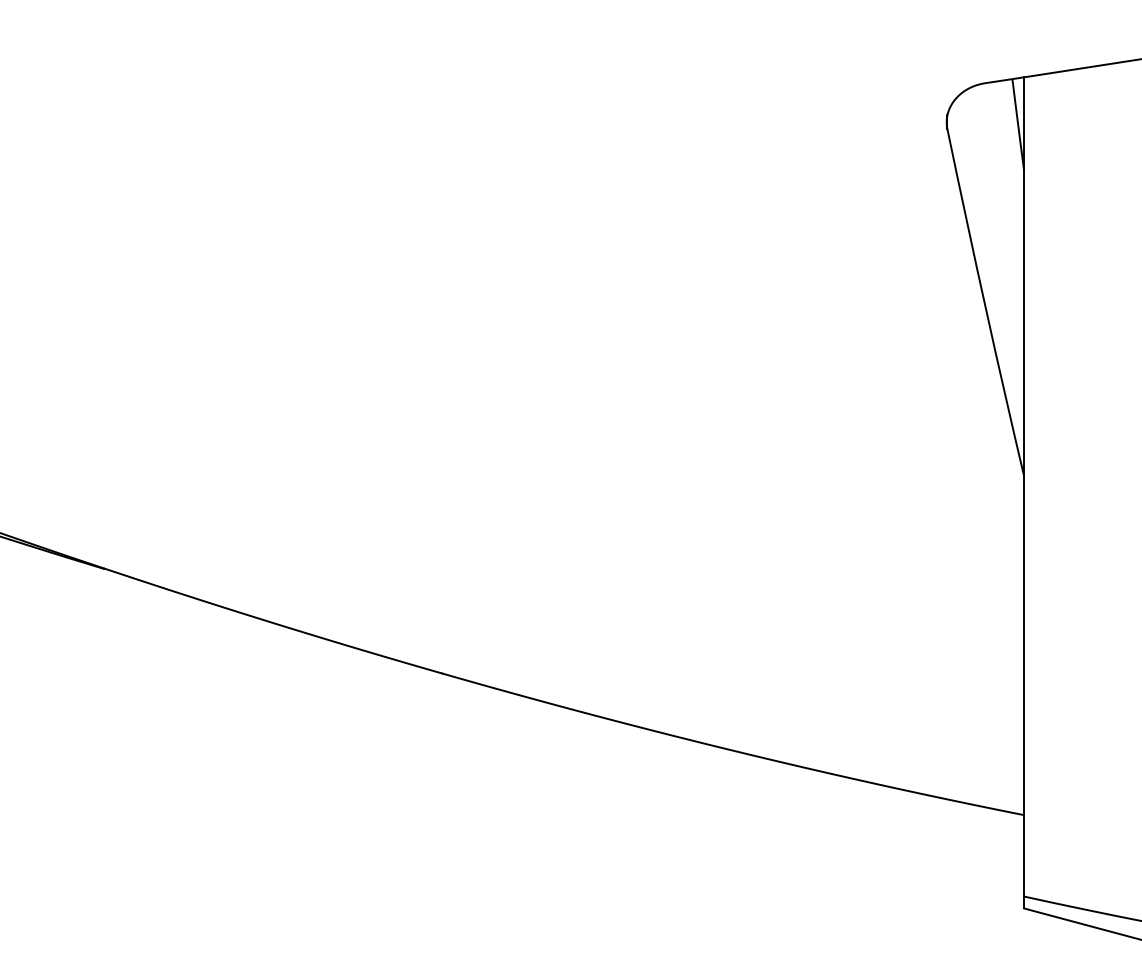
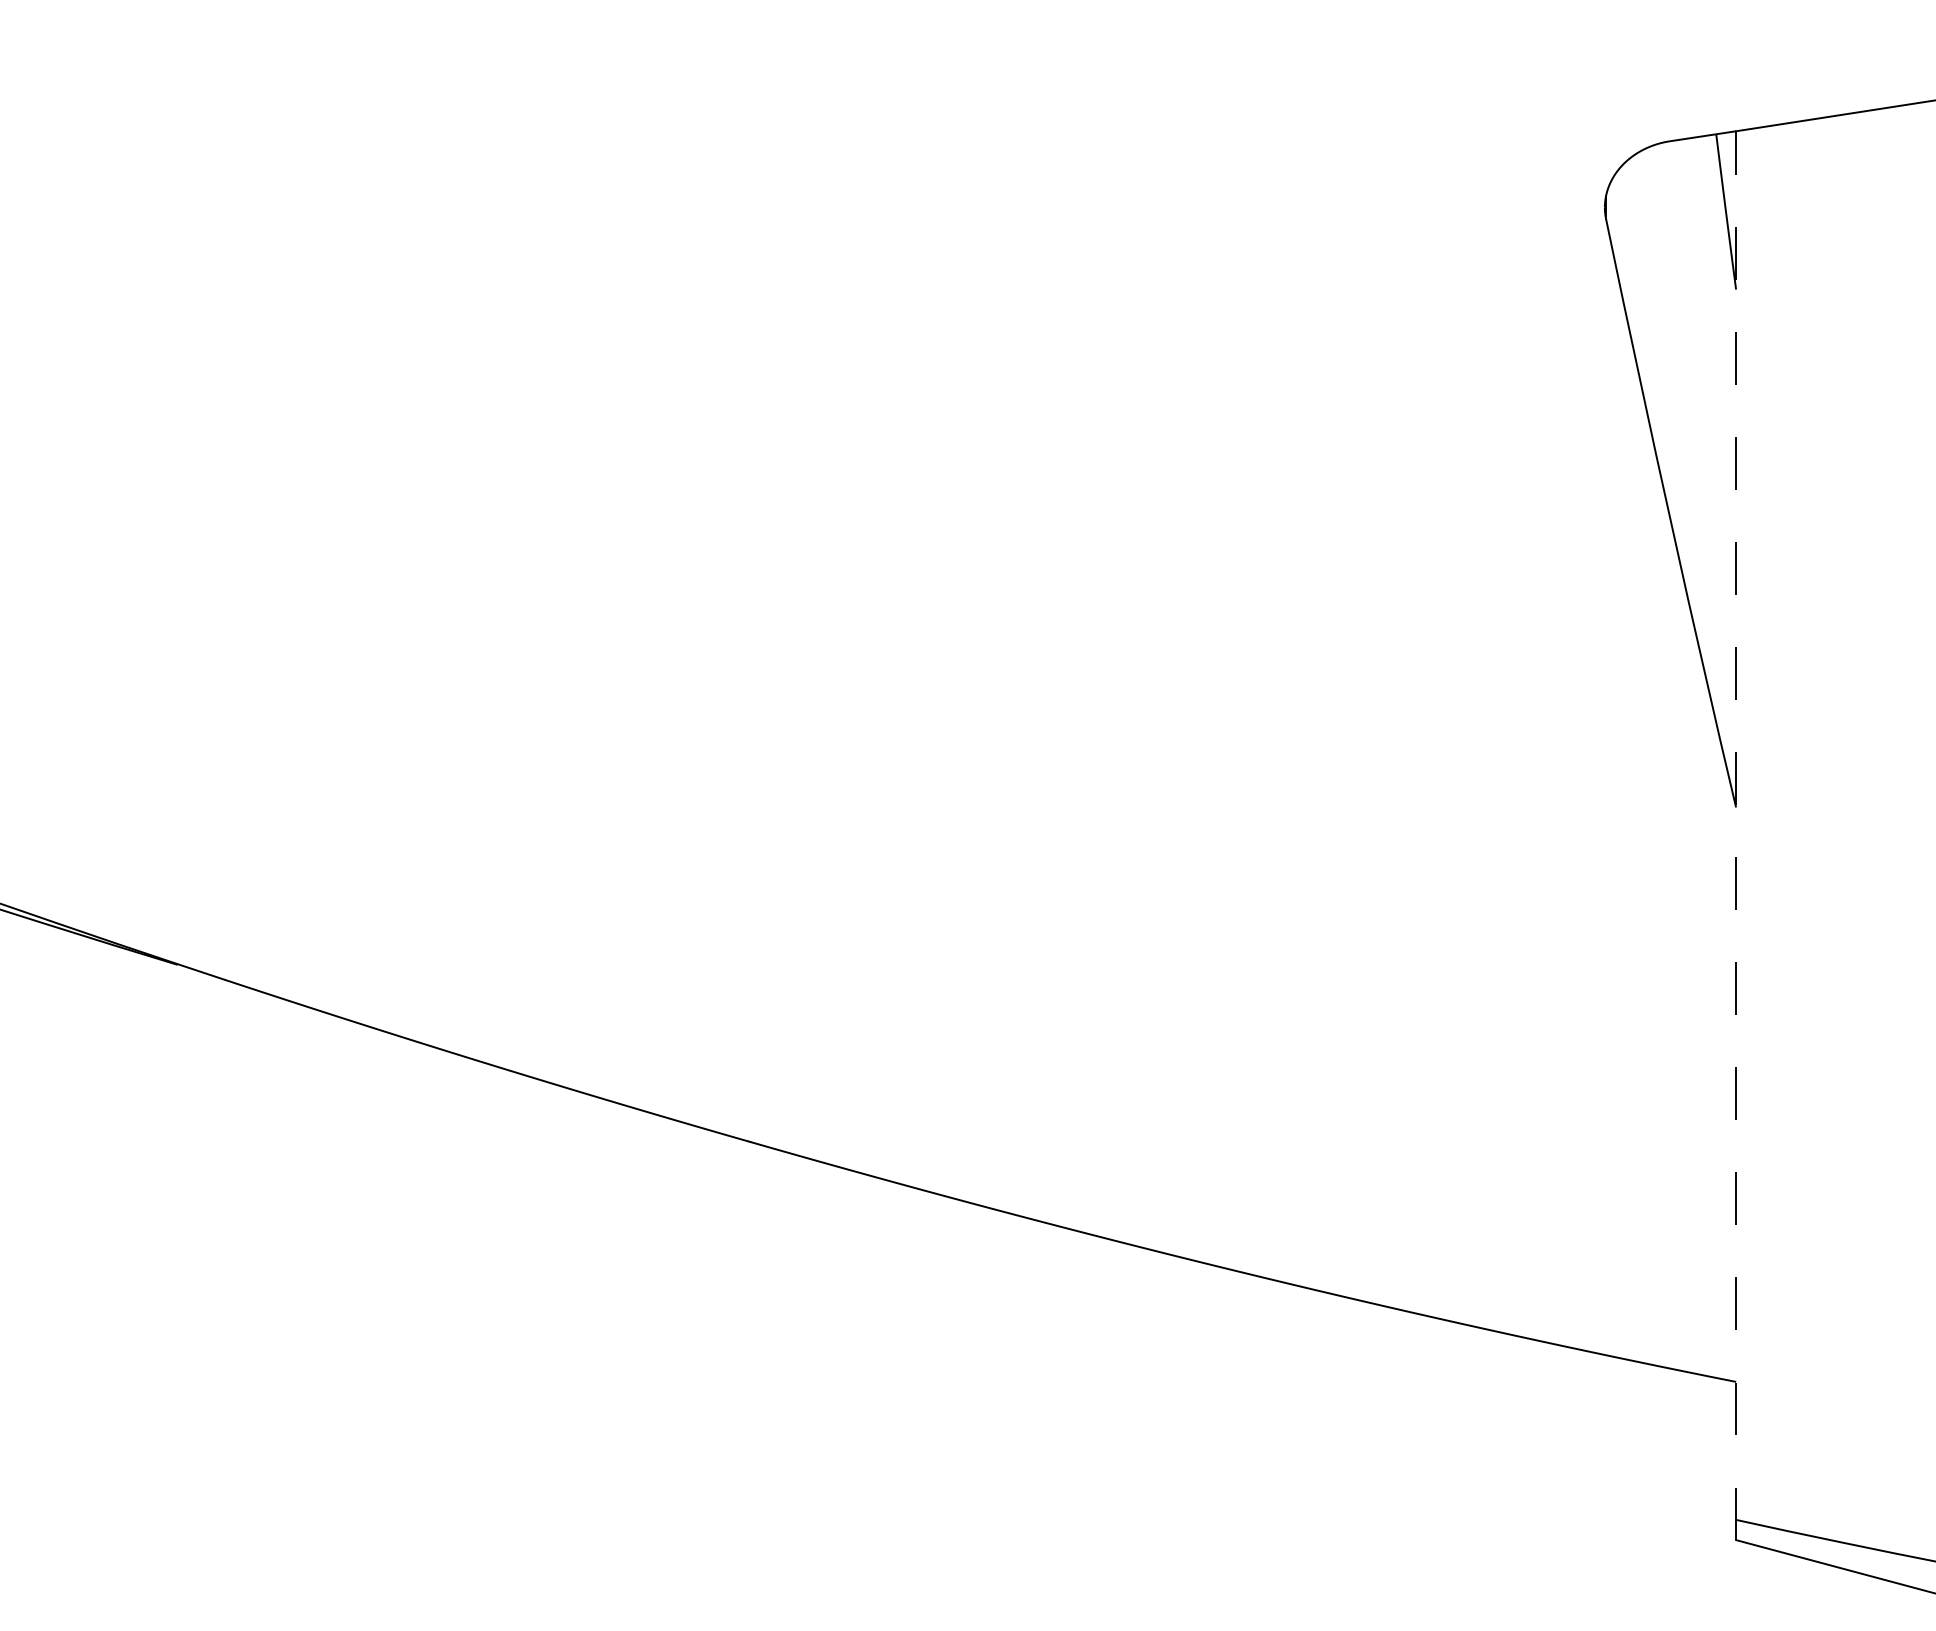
line: (1024, 492) -> (1736, 834), solid -> dashed

